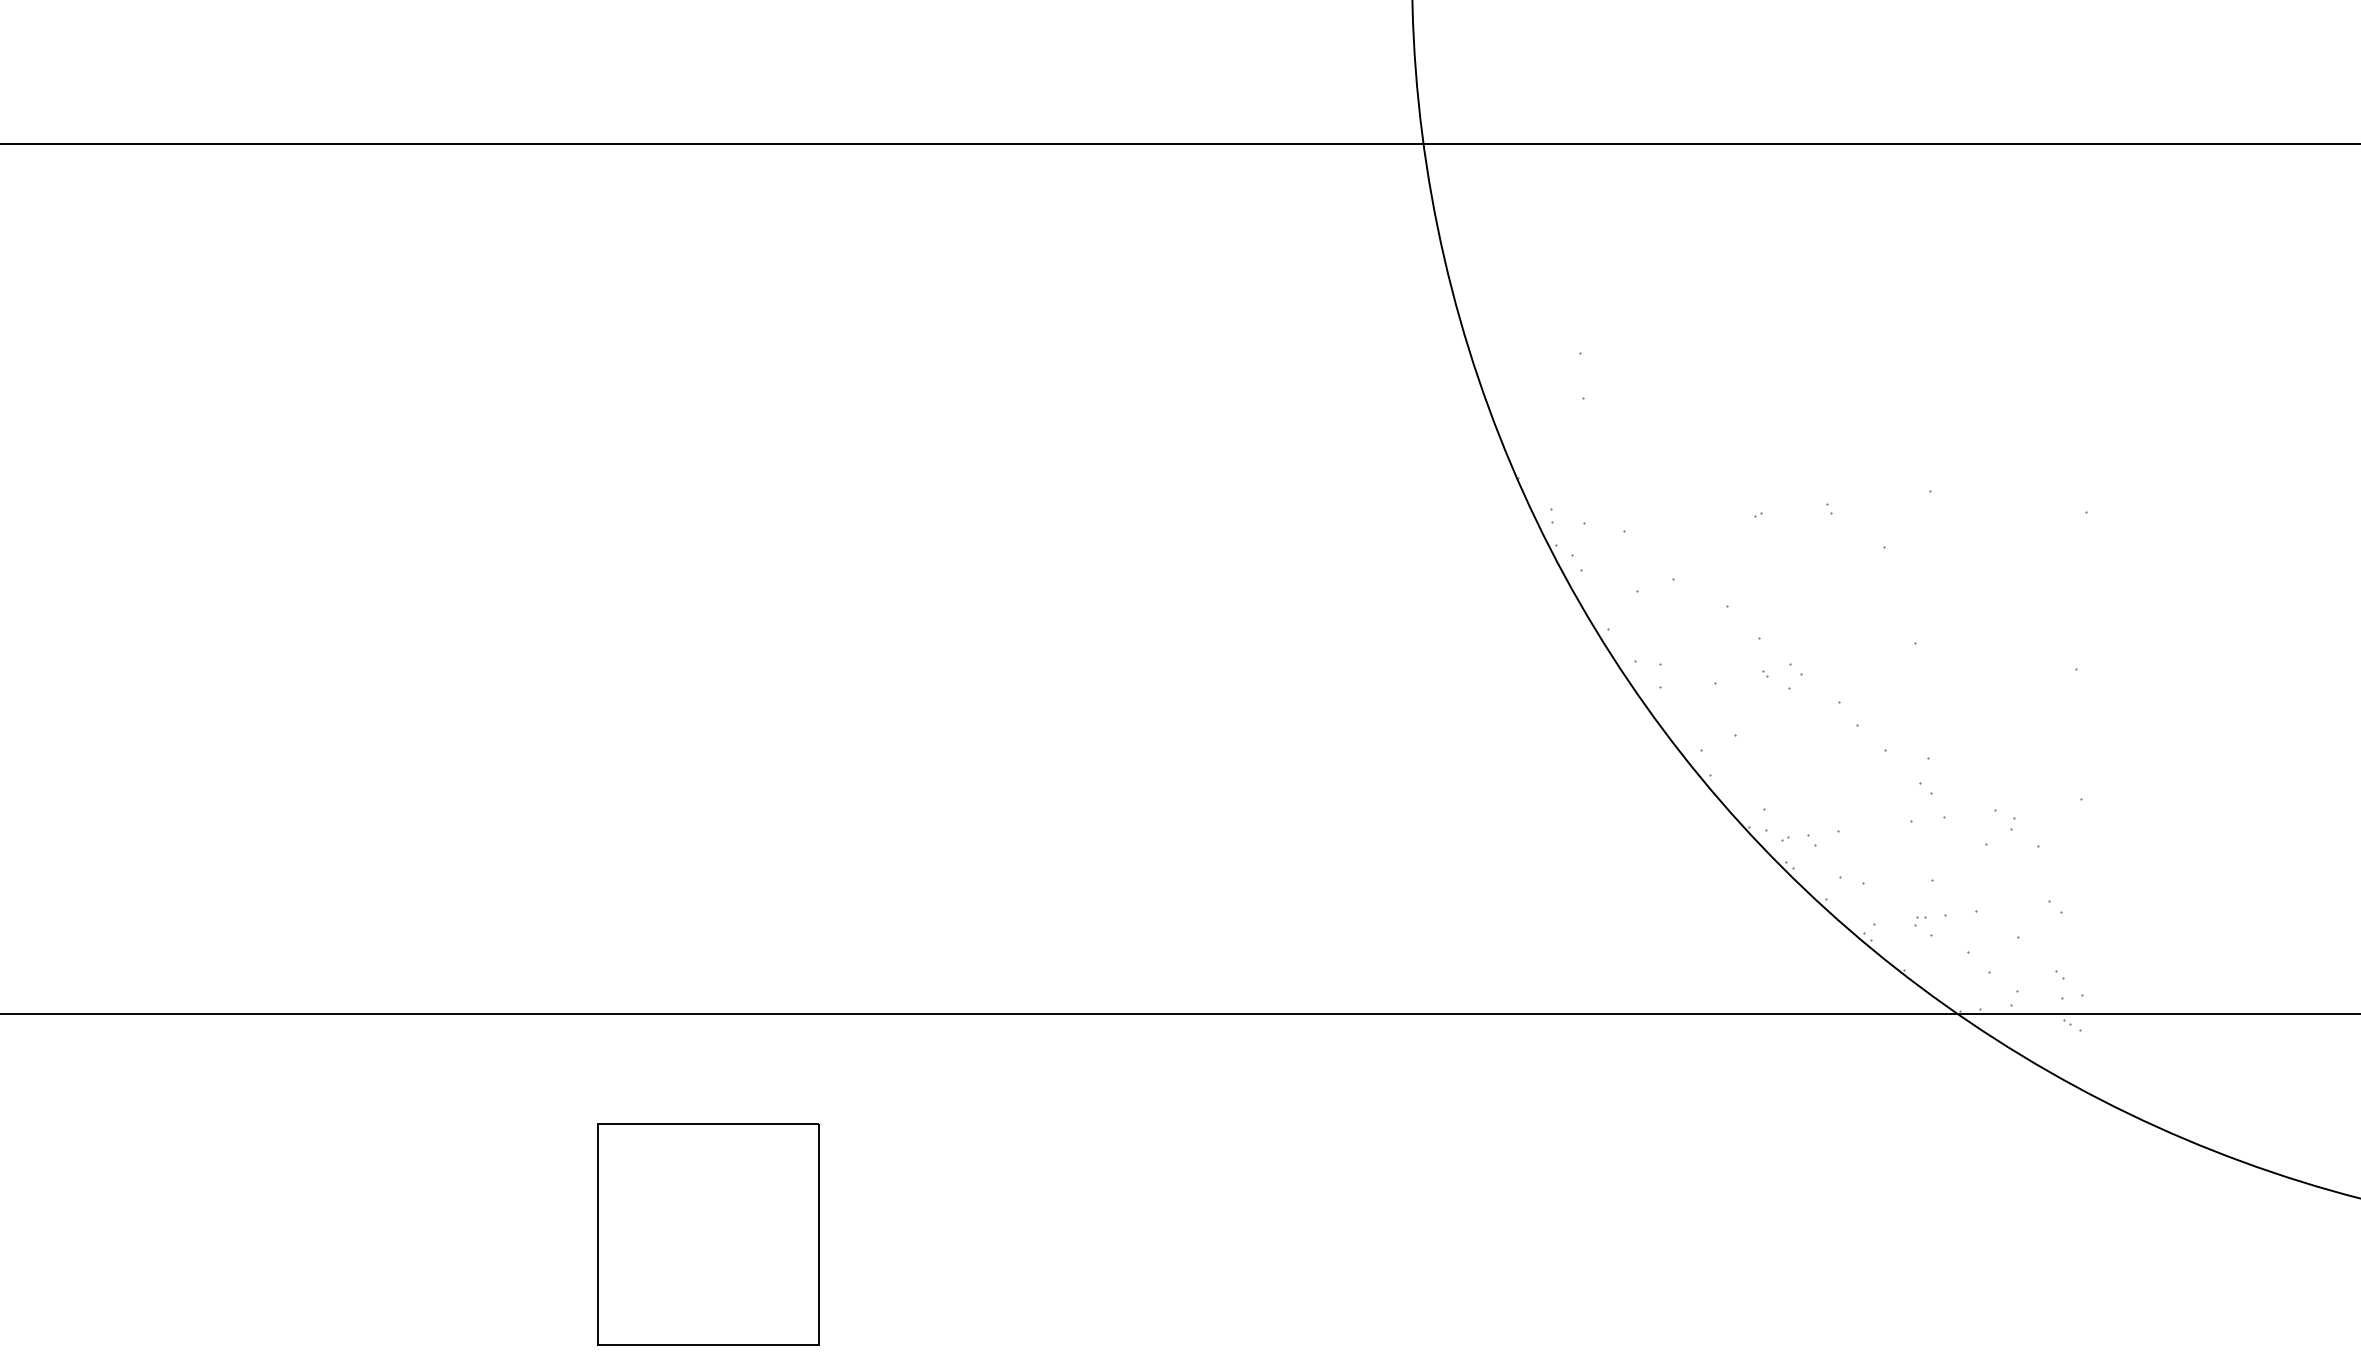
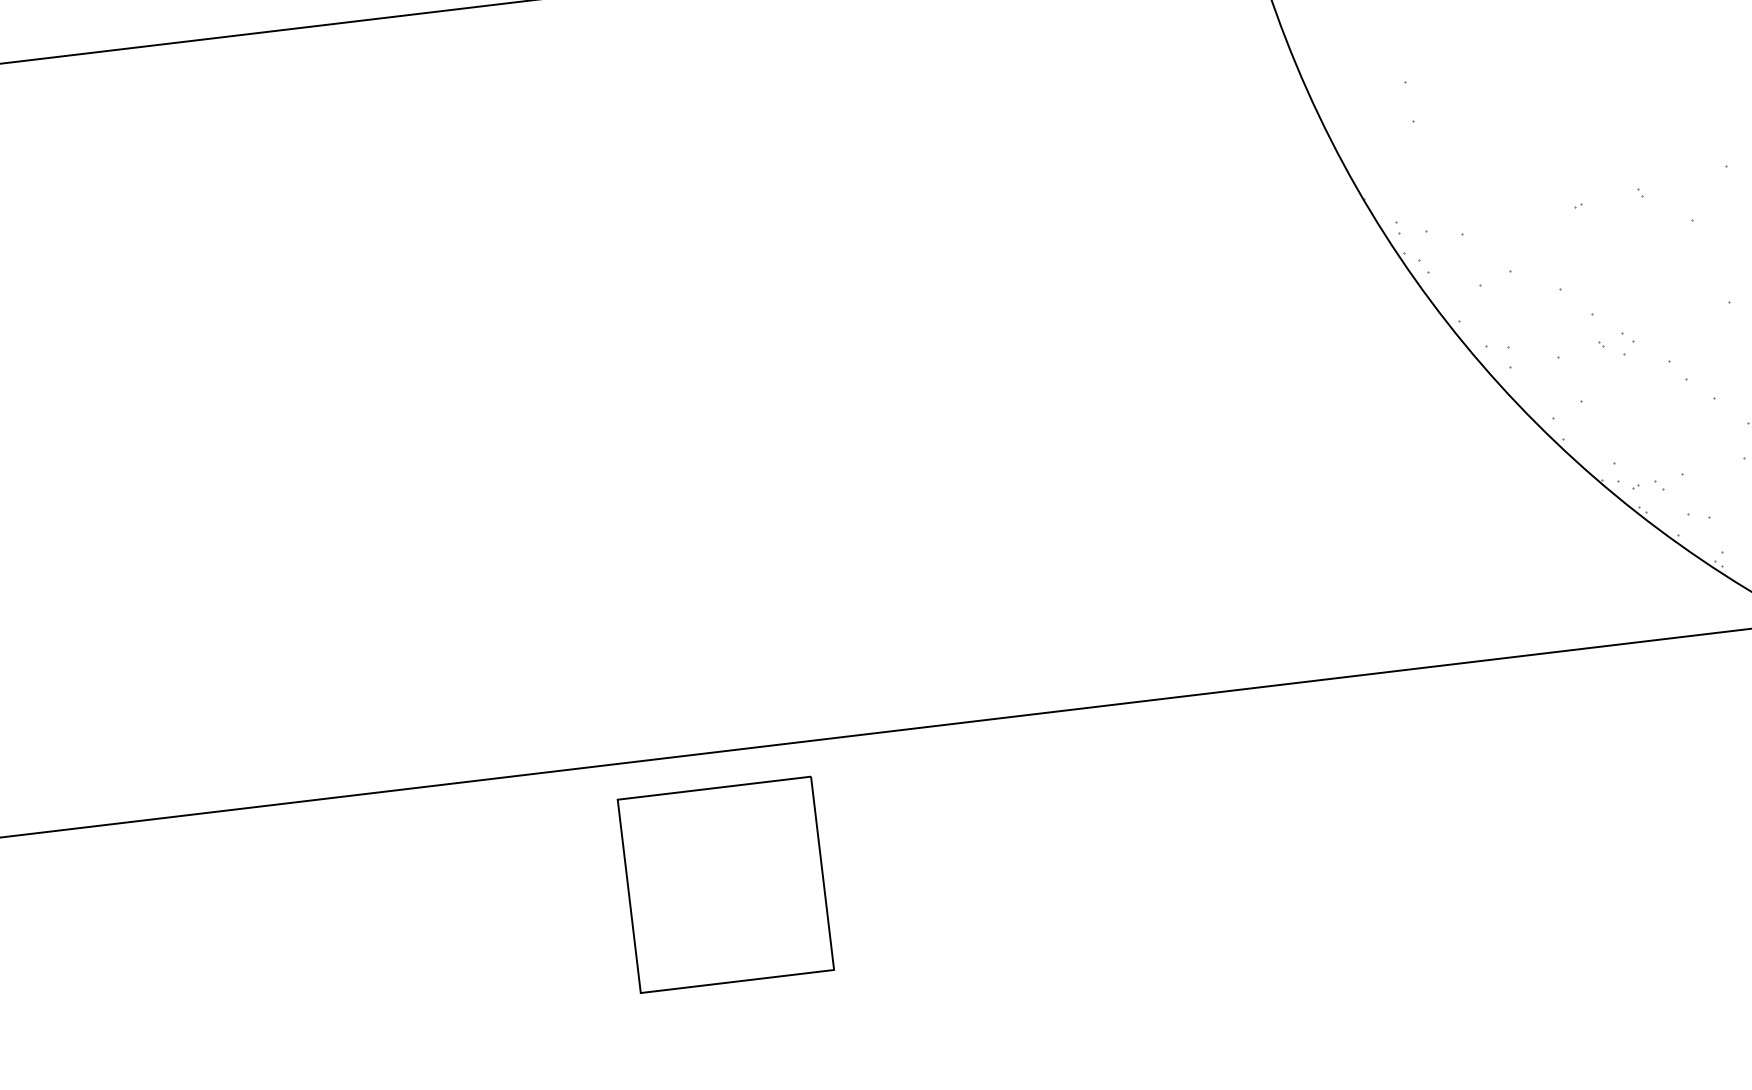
part: (708, 1234) -> (725, 884), moved

